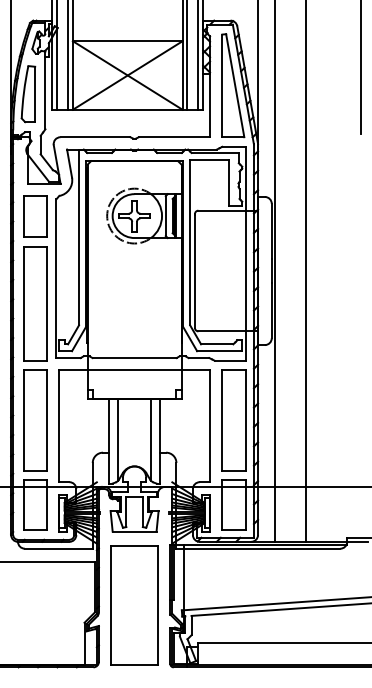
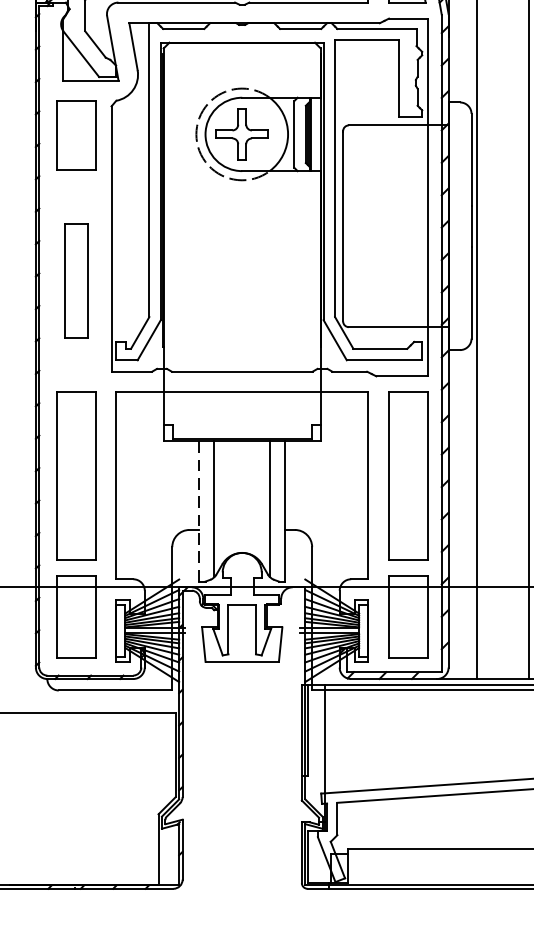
part: (35, 303) -> (76, 280), size x0.6
line: (108, 440) -> (198, 509), solid -> dashed
part: (134, 605) -> (242, 785), removed

